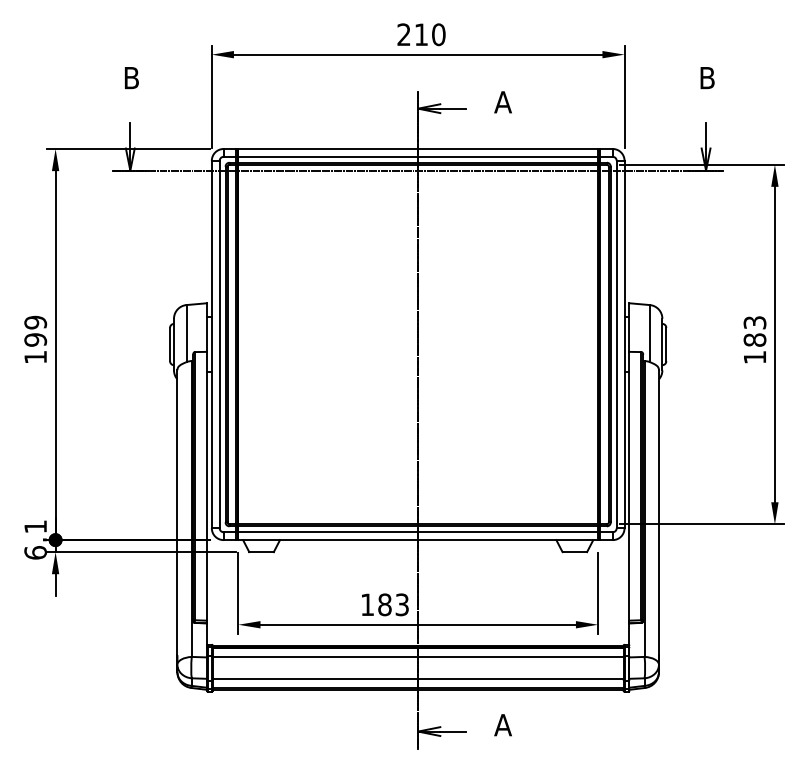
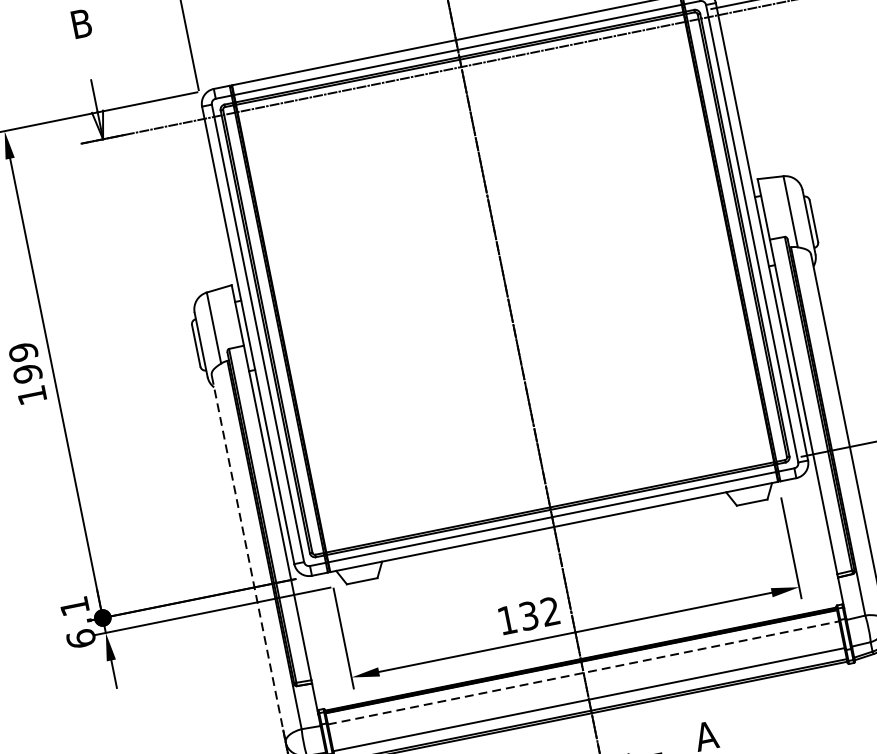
line: (177, 513) -> (247, 554), solid -> dashed
text: (393, 604) -> (539, 613), 183 -> 132
line: (418, 657) -> (584, 673), solid -> dashed

